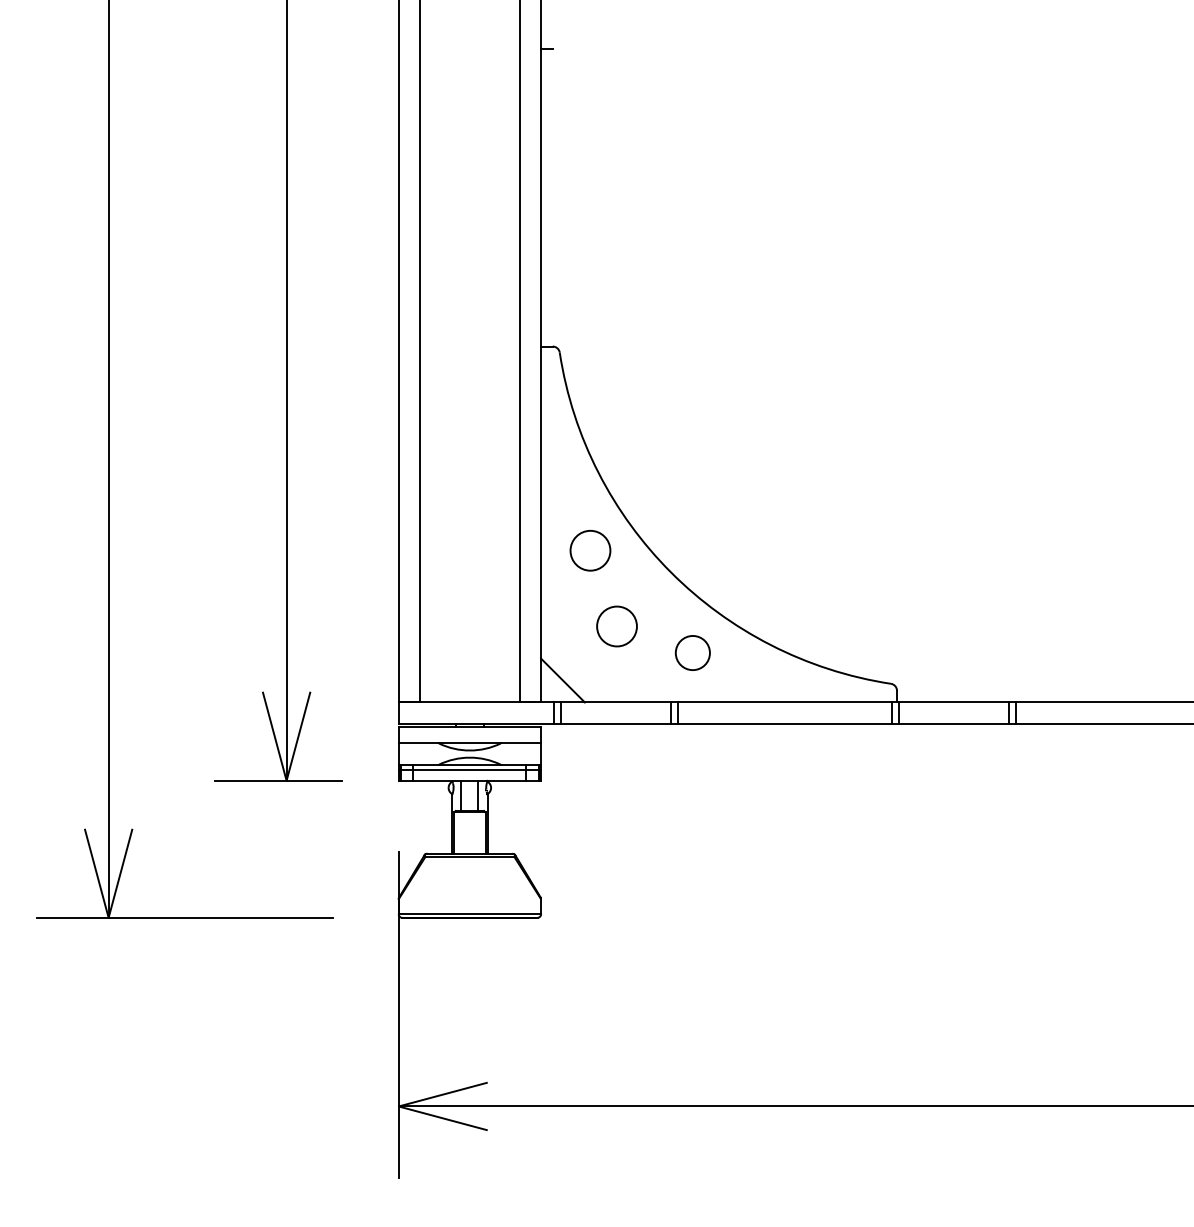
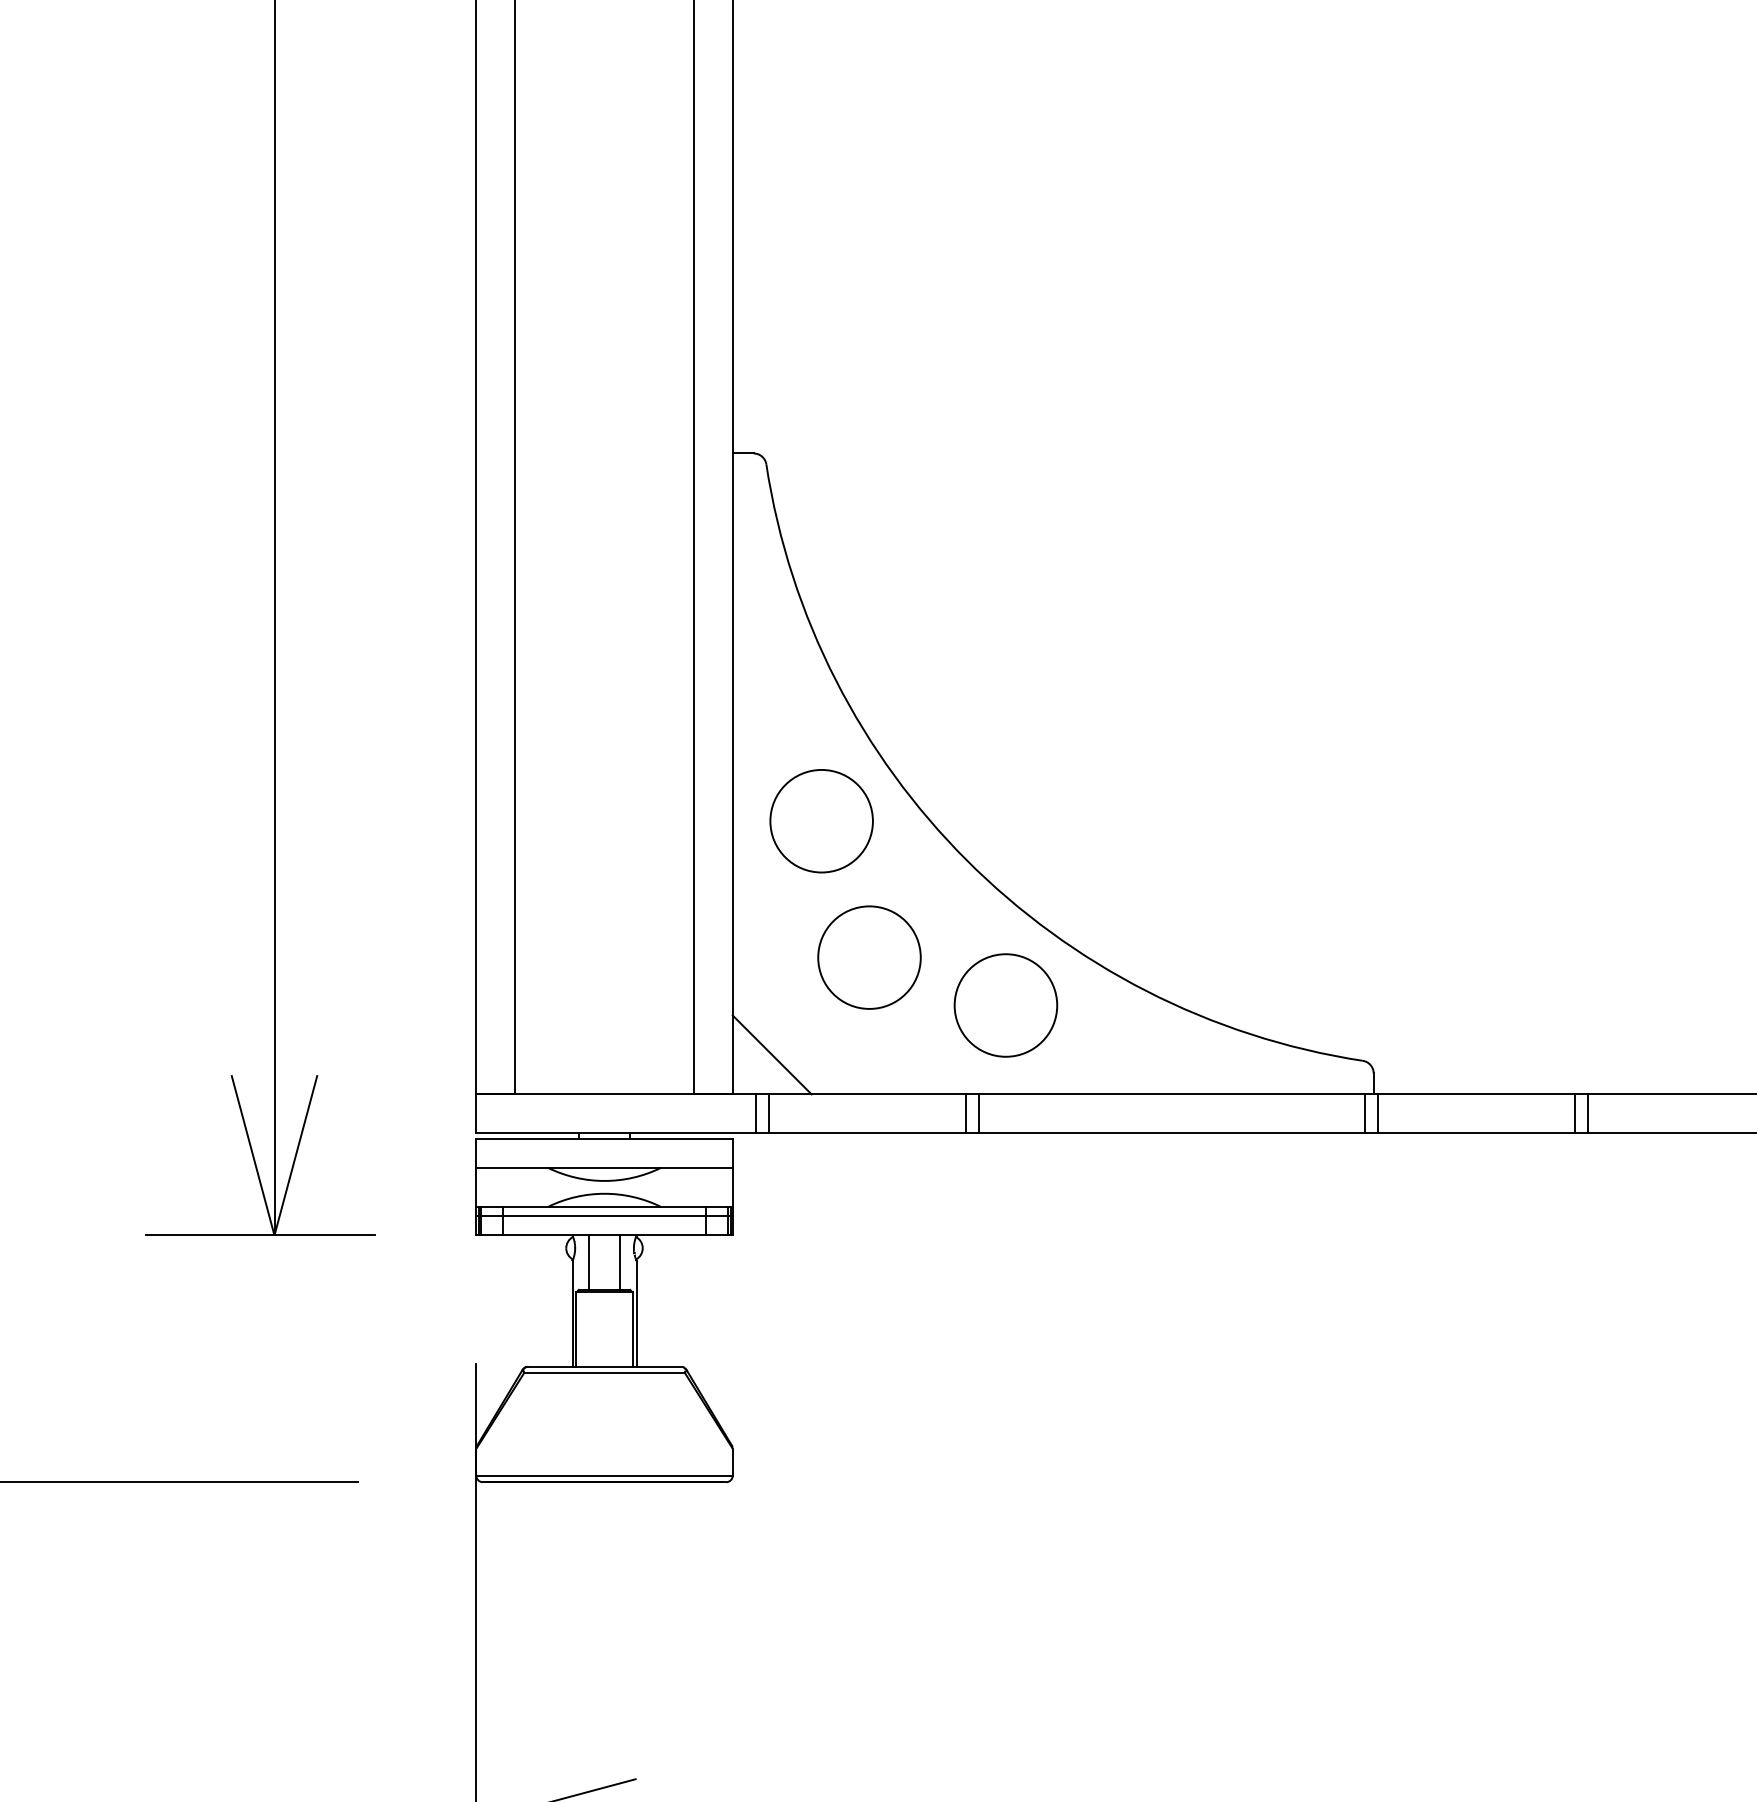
circle: (590, 550) -> (821, 820), size x1.43
circle: (616, 626) -> (868, 957), size x1.43
circle: (692, 652) -> (1005, 1004), size x1.67

